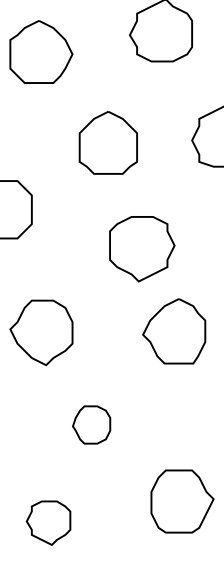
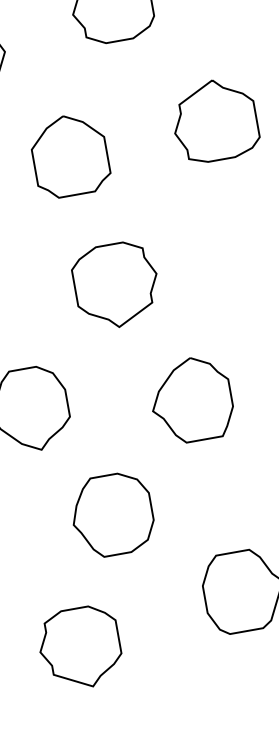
part: (142, 249) -> (116, 285), moved
part: (174, 331) -> (191, 400), moved
part: (91, 424) -> (112, 514), size x1.67
part: (48, 523) -> (80, 648), size x1.43

